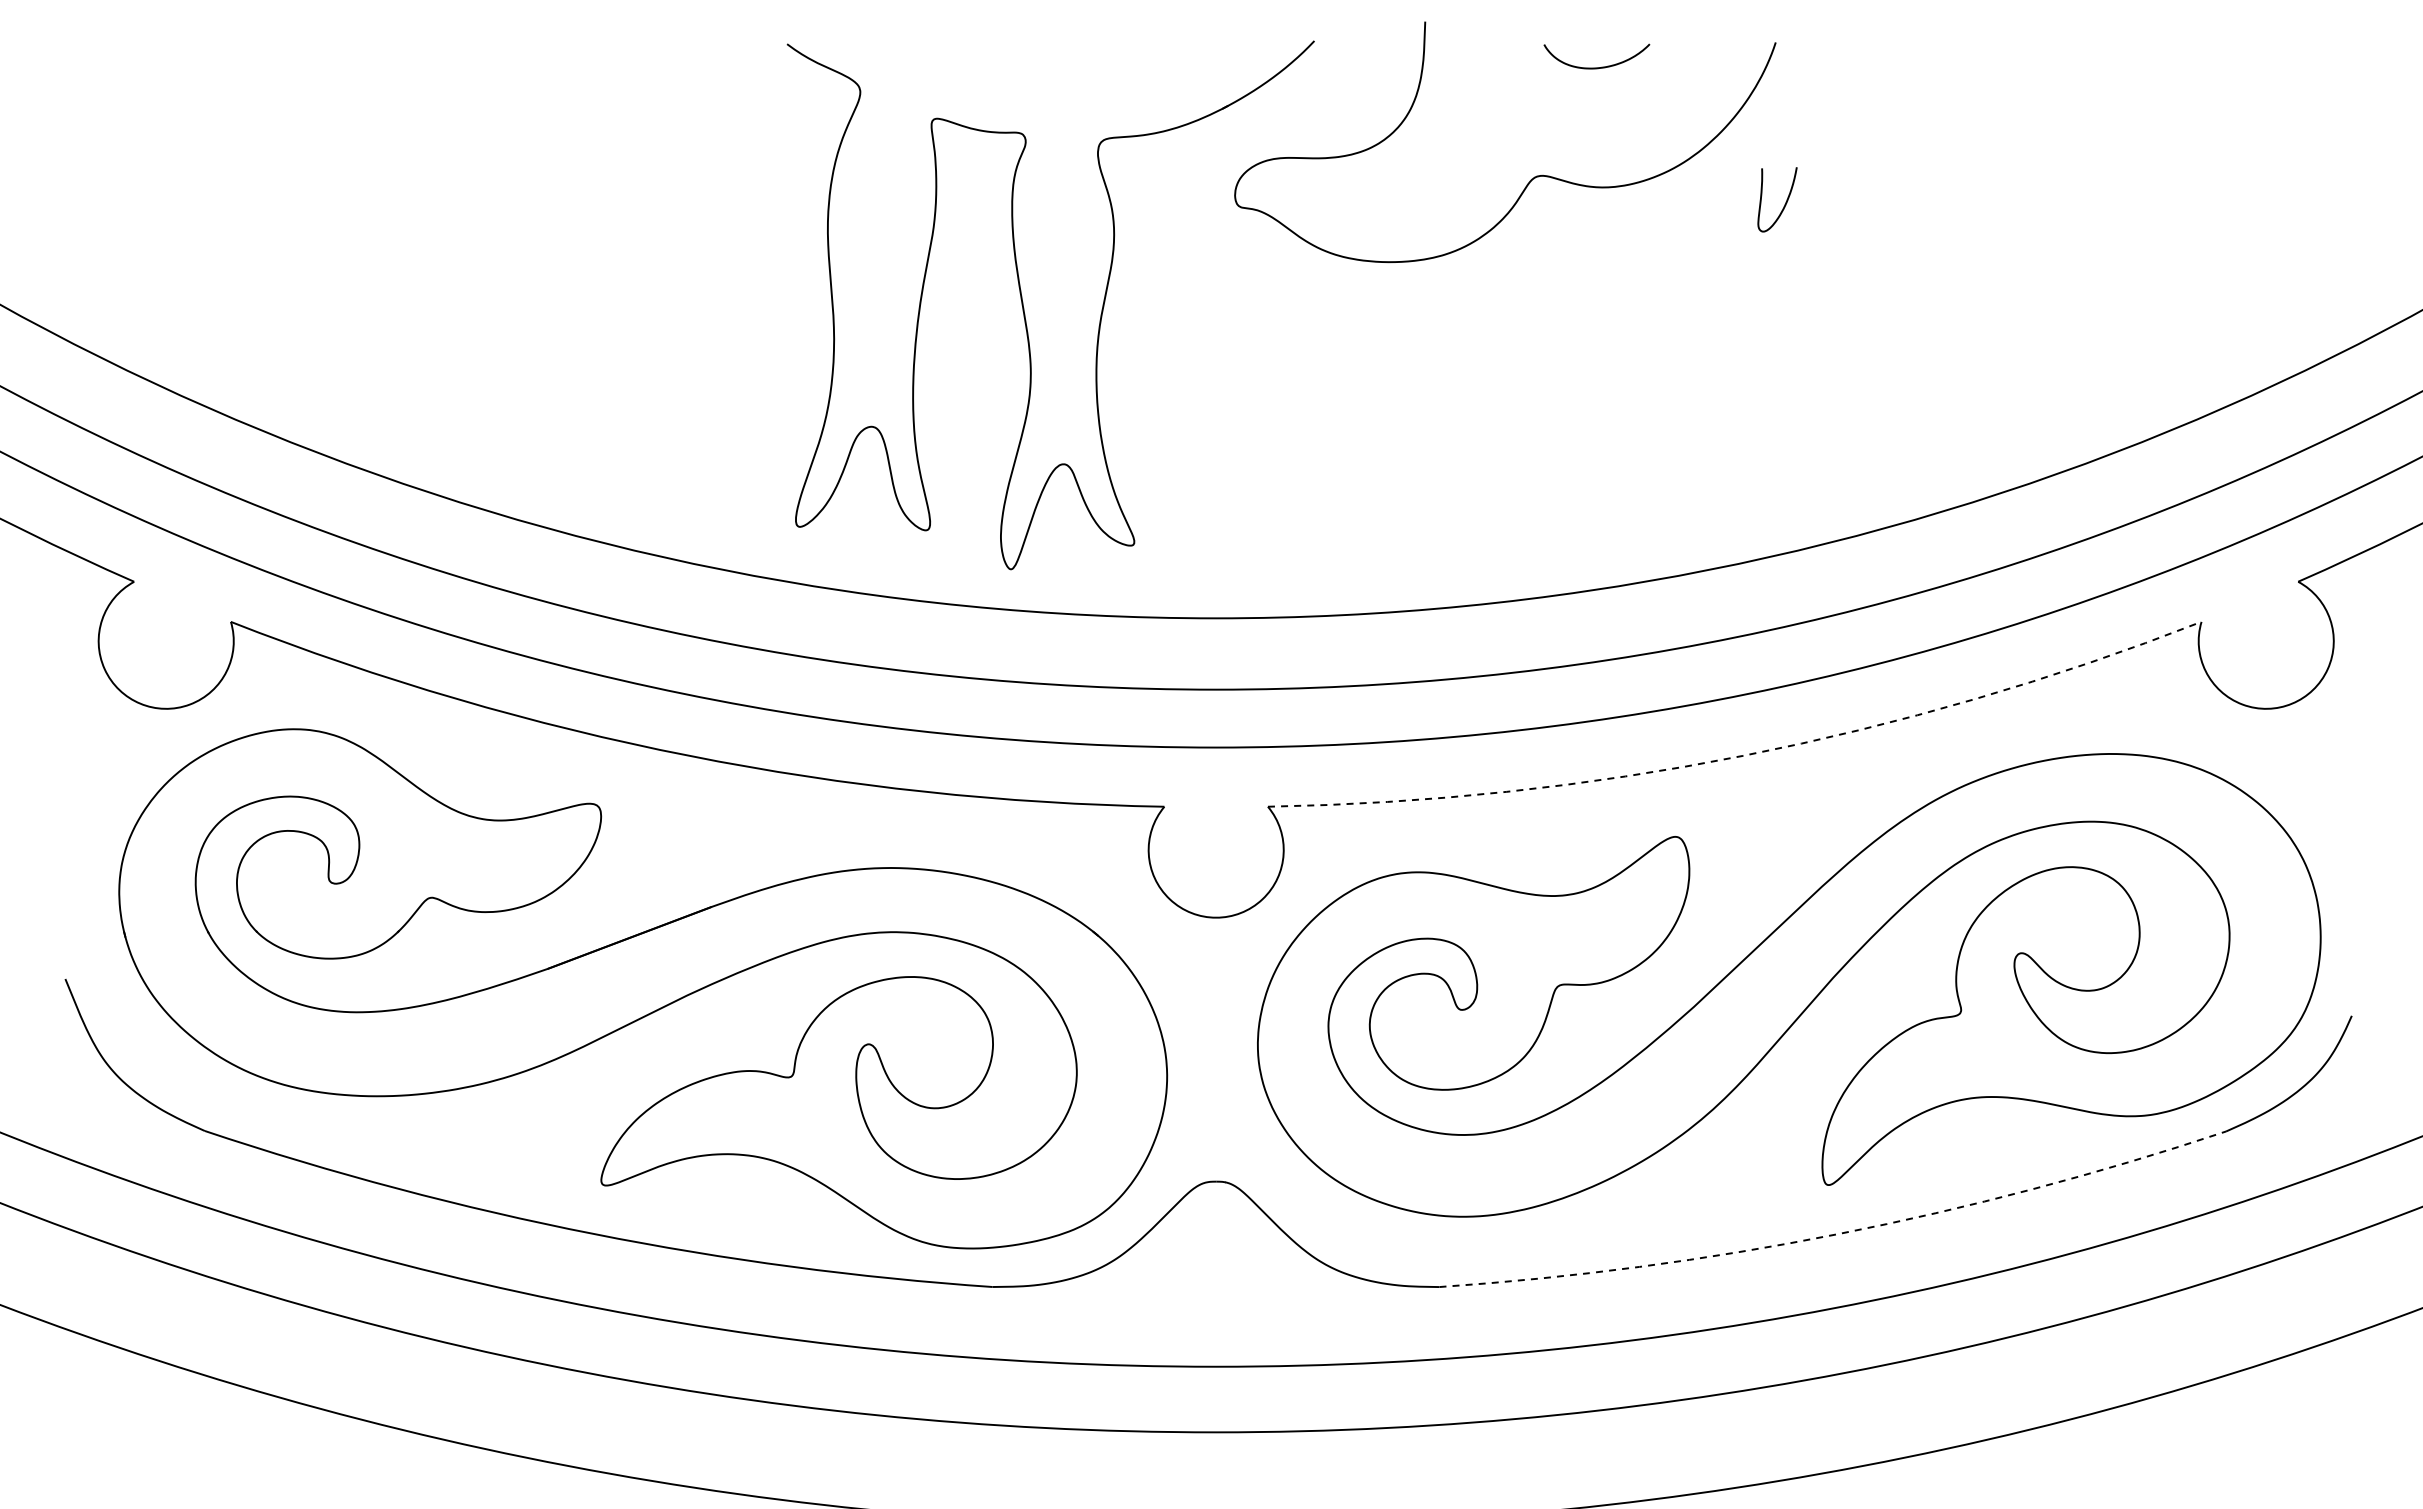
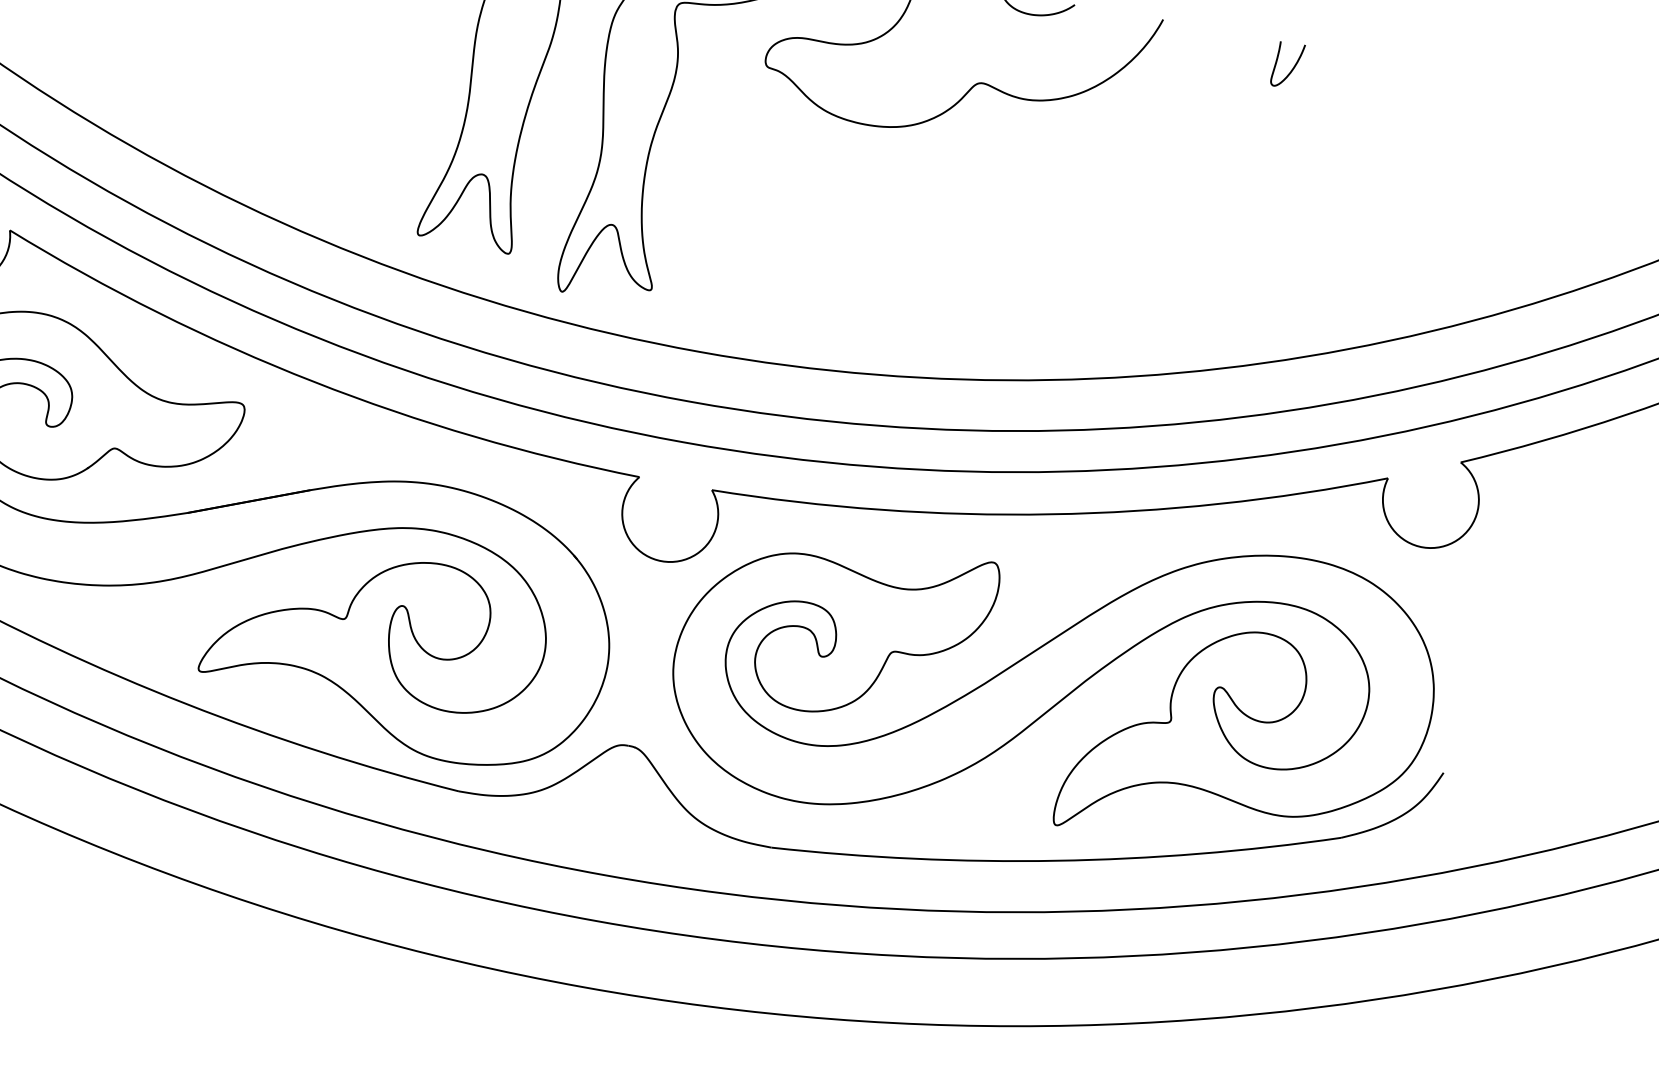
curve: (1785, 202) -> (1292, 68), moved
arc: (1742, 755) -> (1050, 514), dashed -> solid
arc: (1837, 1234) -> (1056, 860), dashed -> solid

